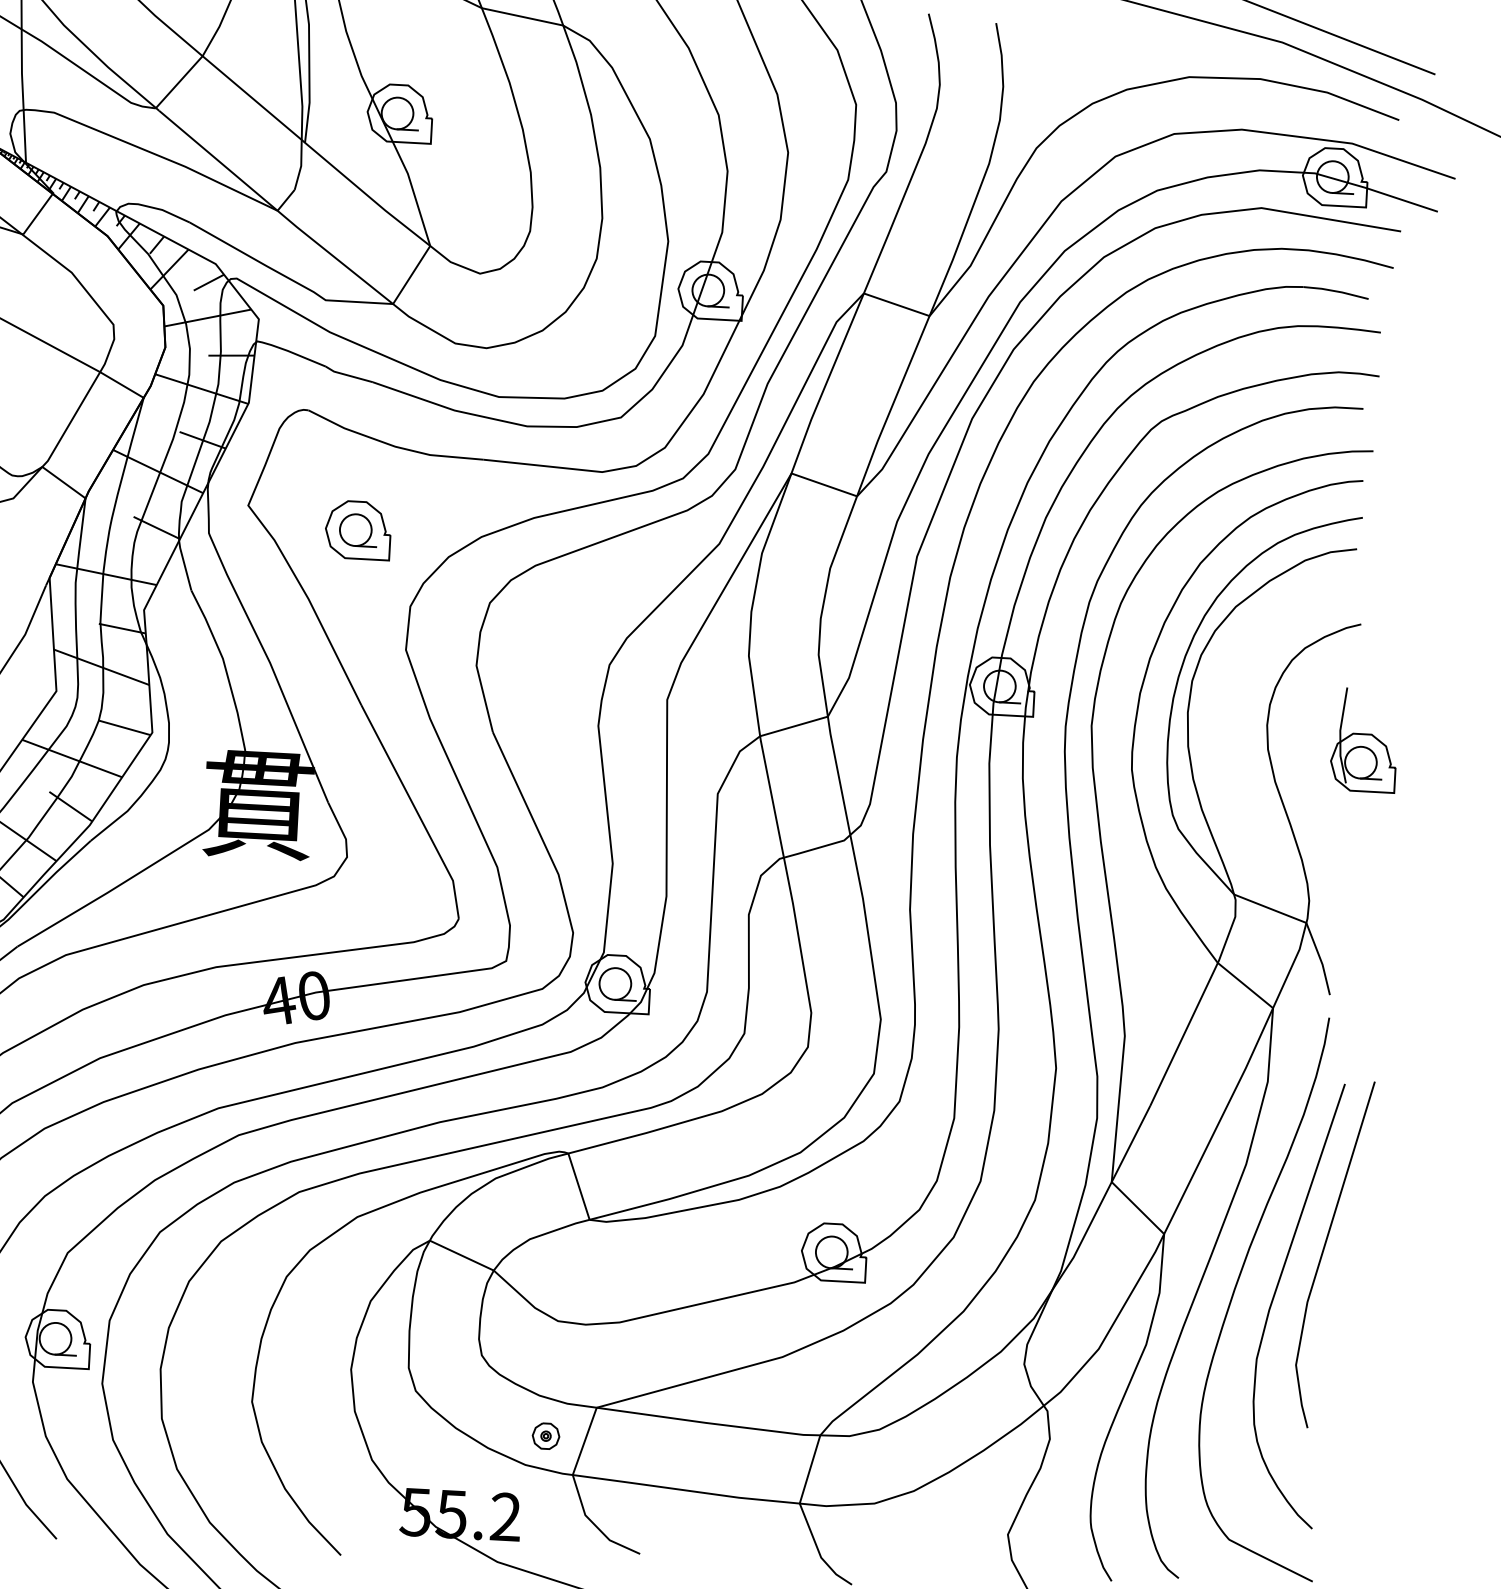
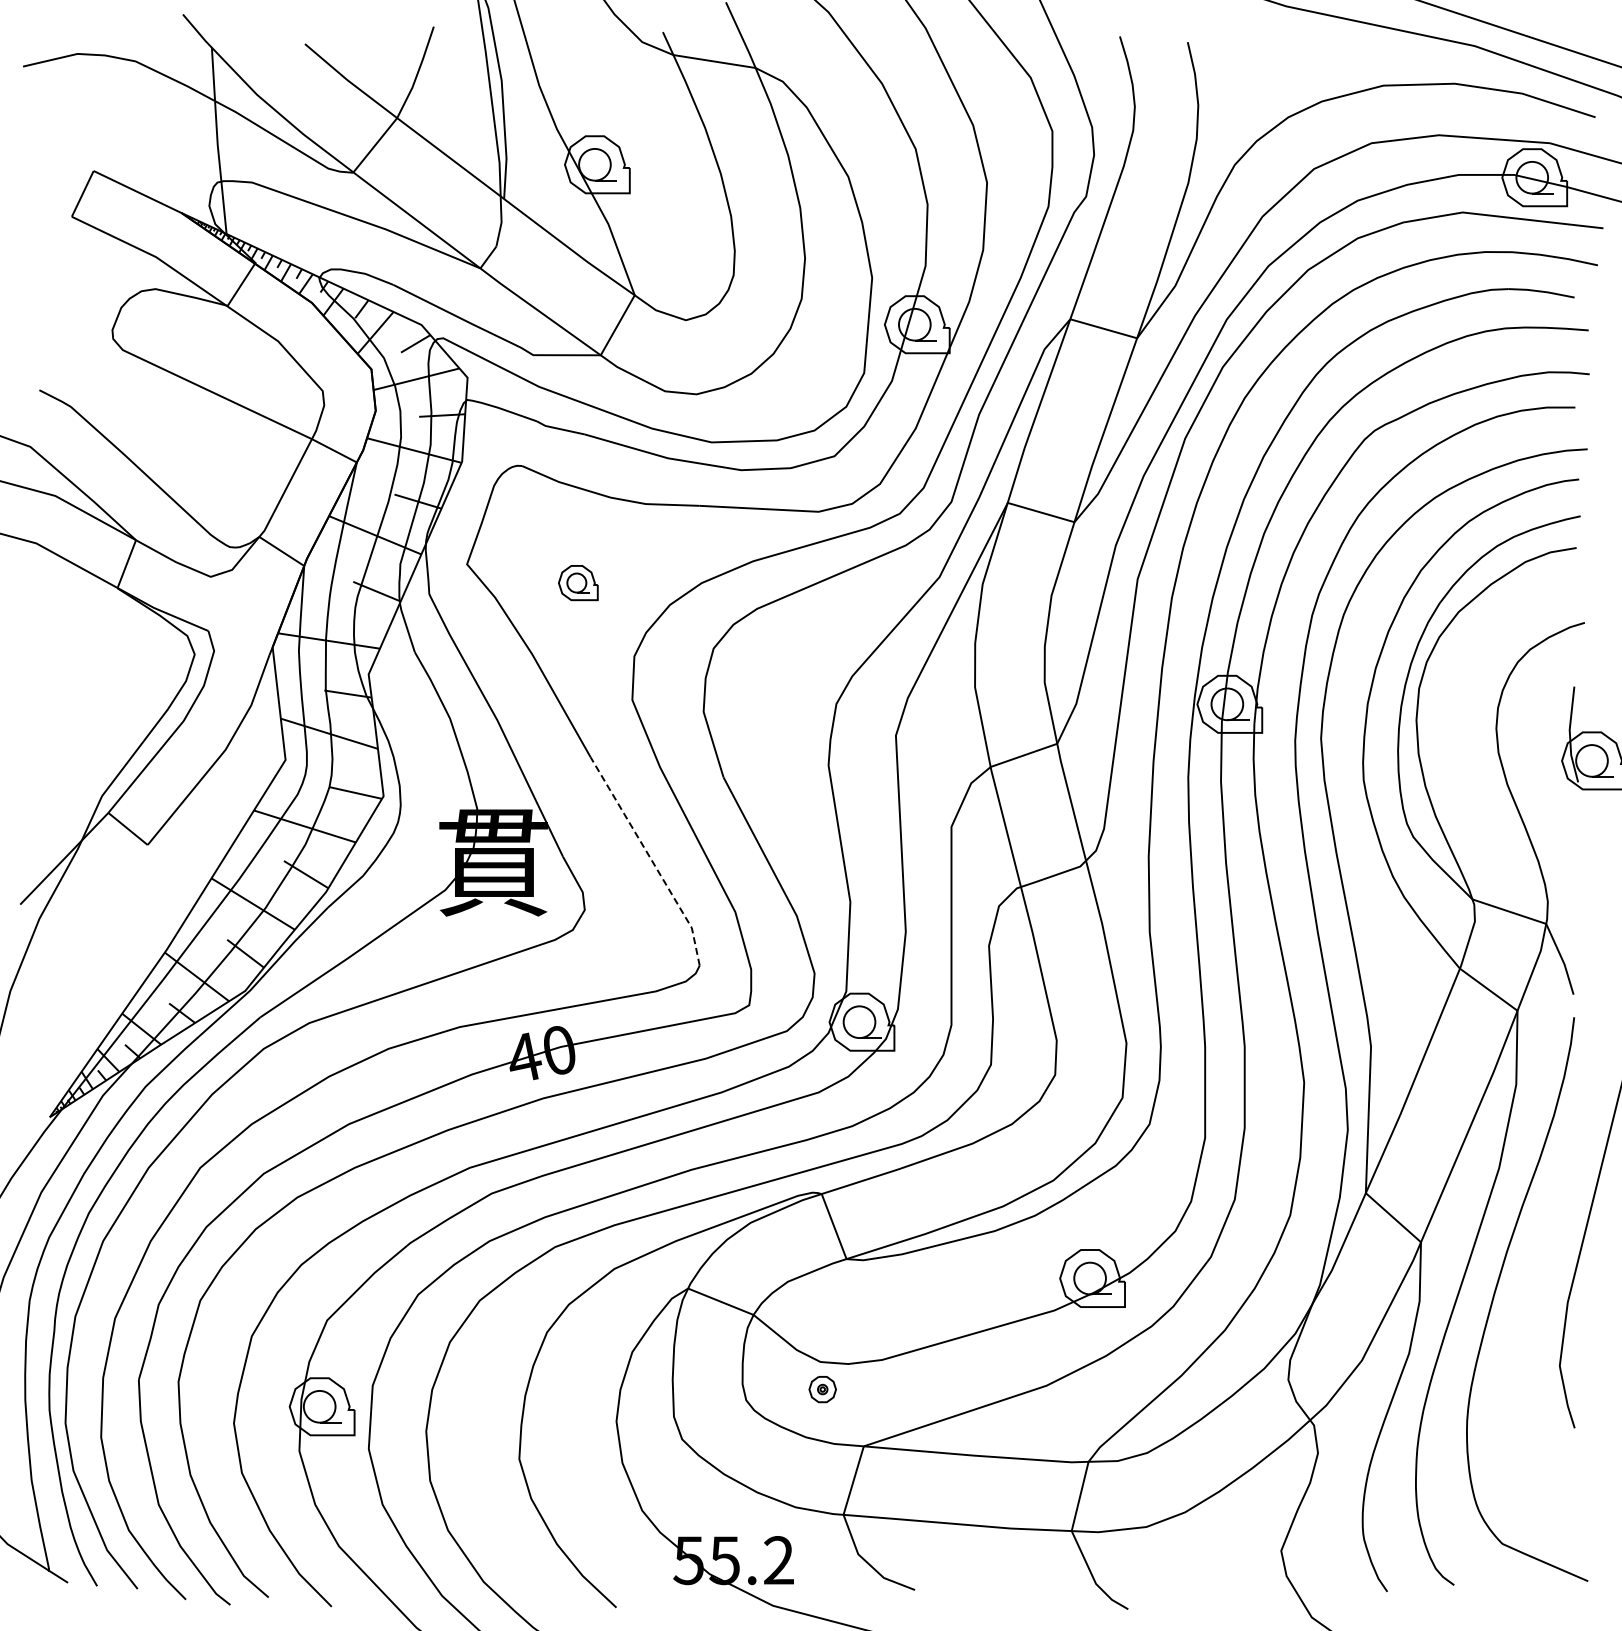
part: (358, 529) -> (578, 582), size x0.6
line: (416, 810) -> (651, 859), solid -> dashed
curve: (1274, 1299) -> (1534, 1301), removed
part: (545, 1436) -> (822, 1389), moved

